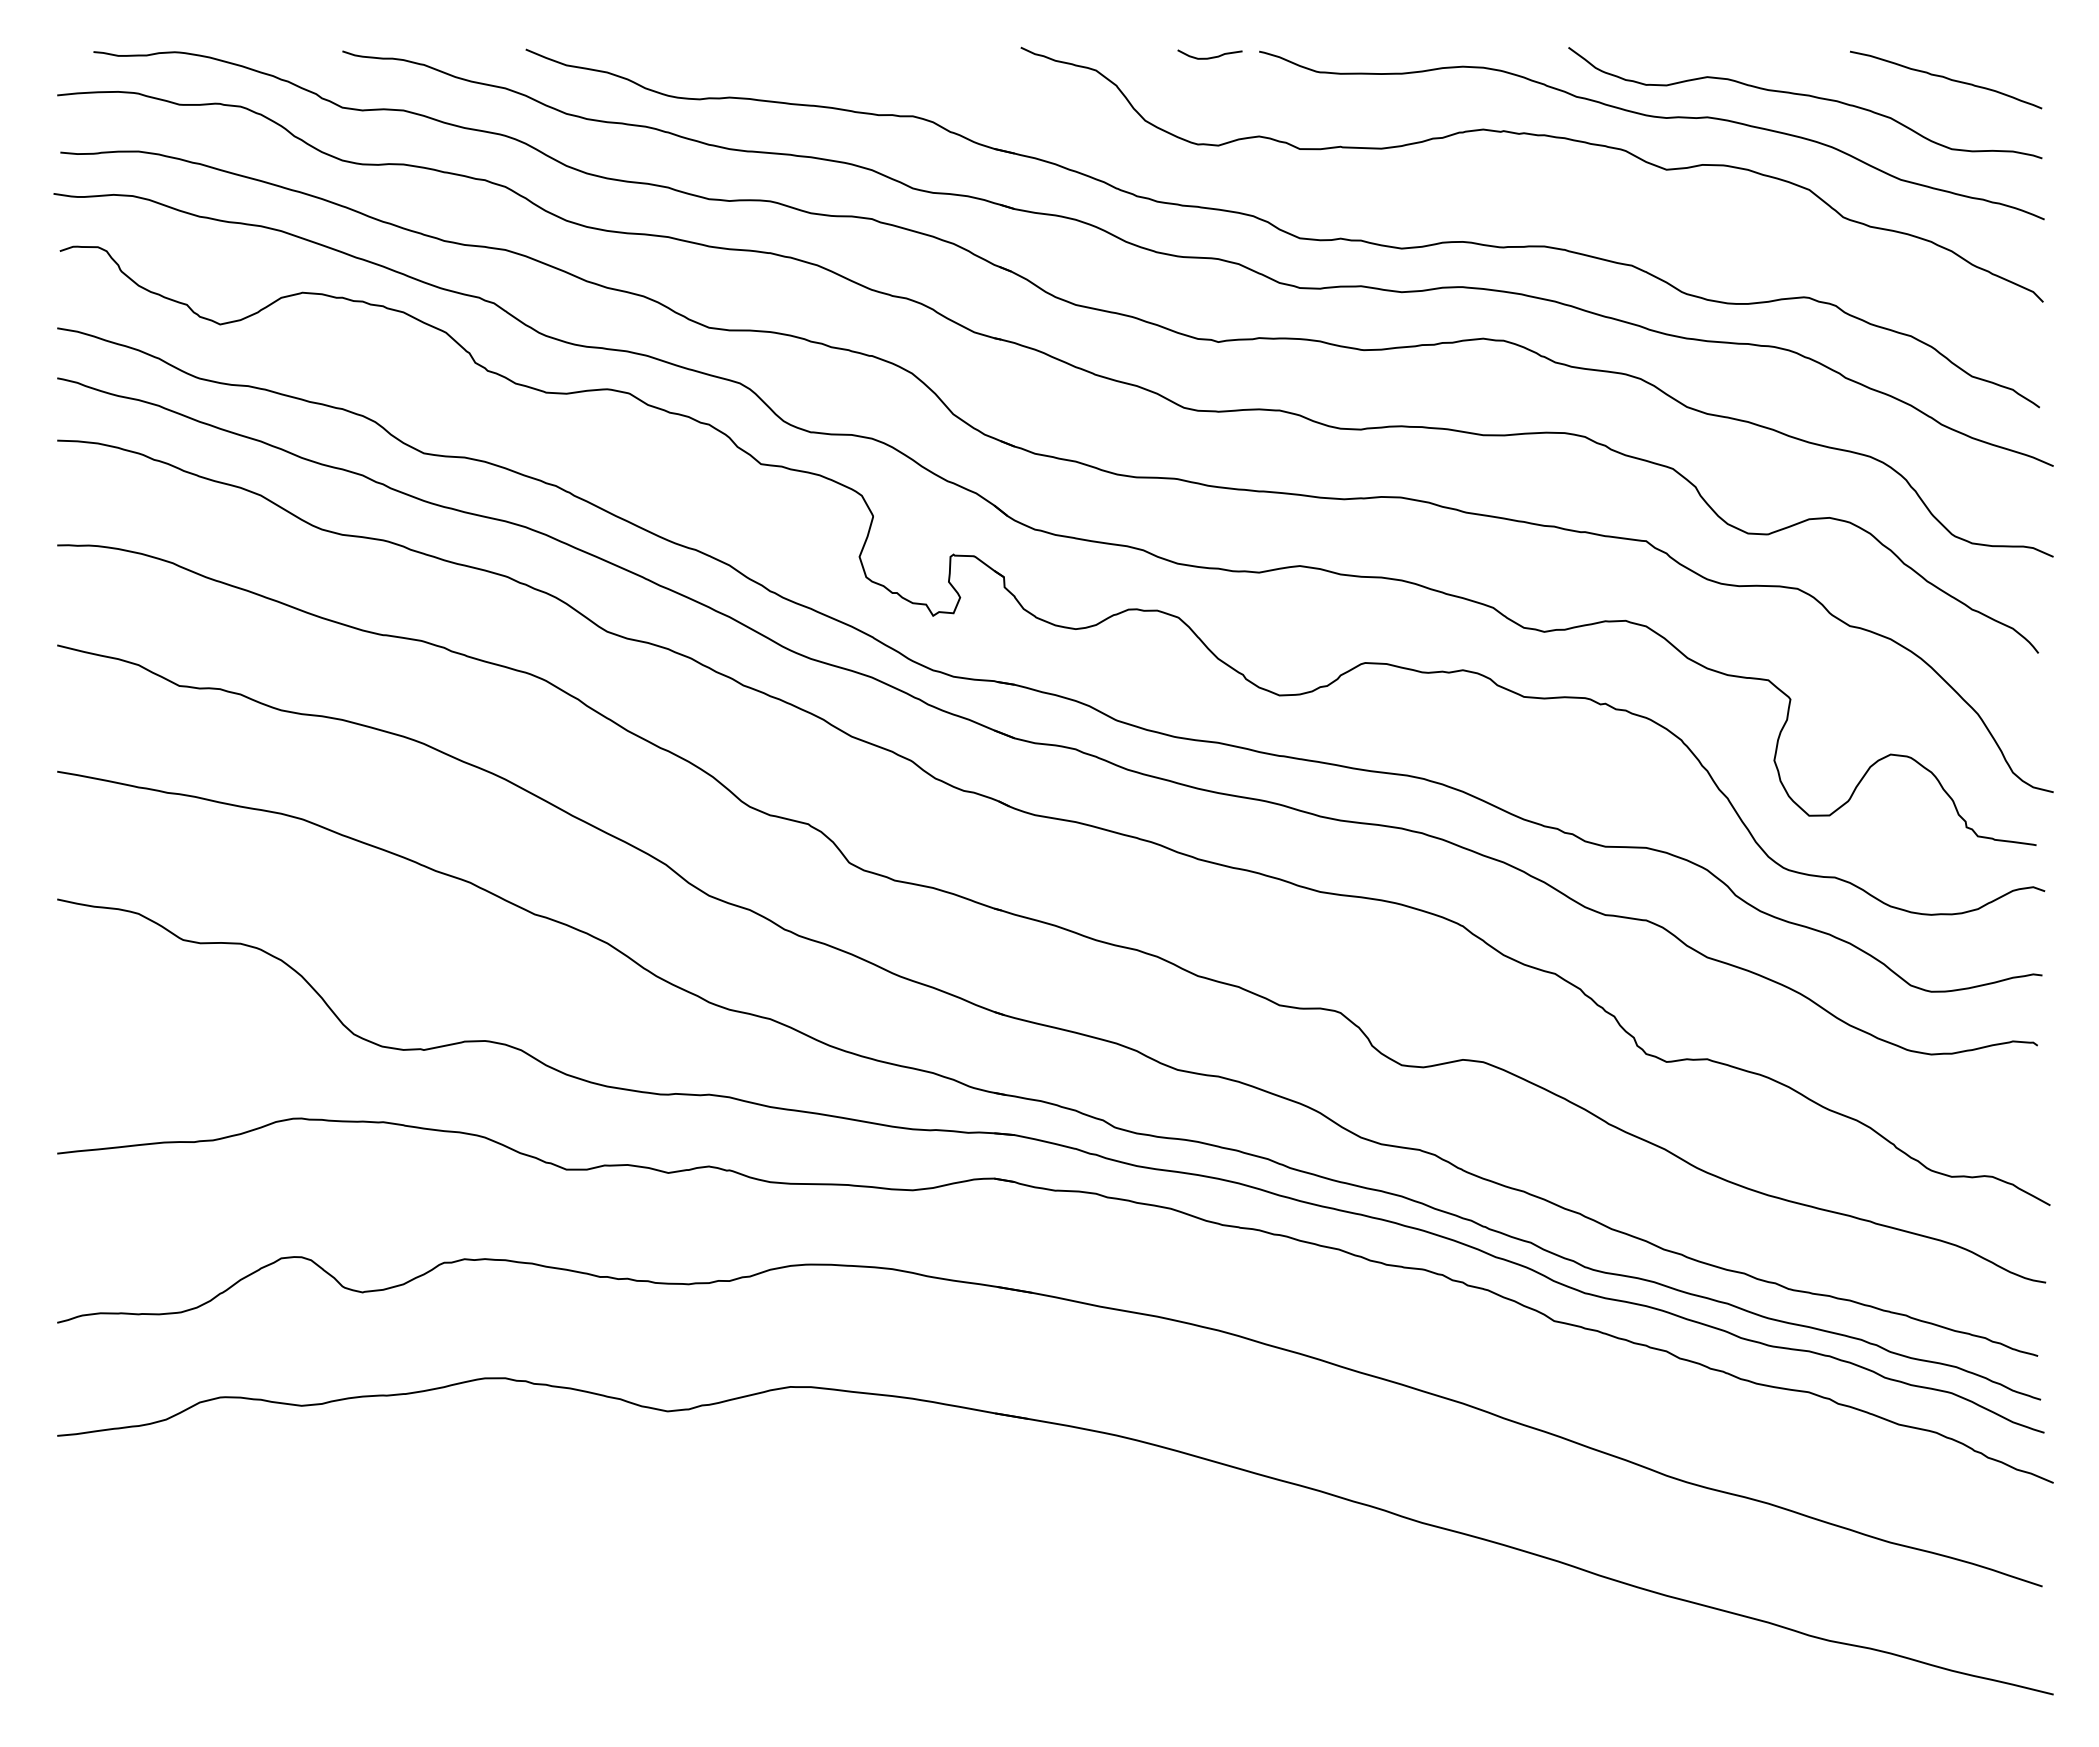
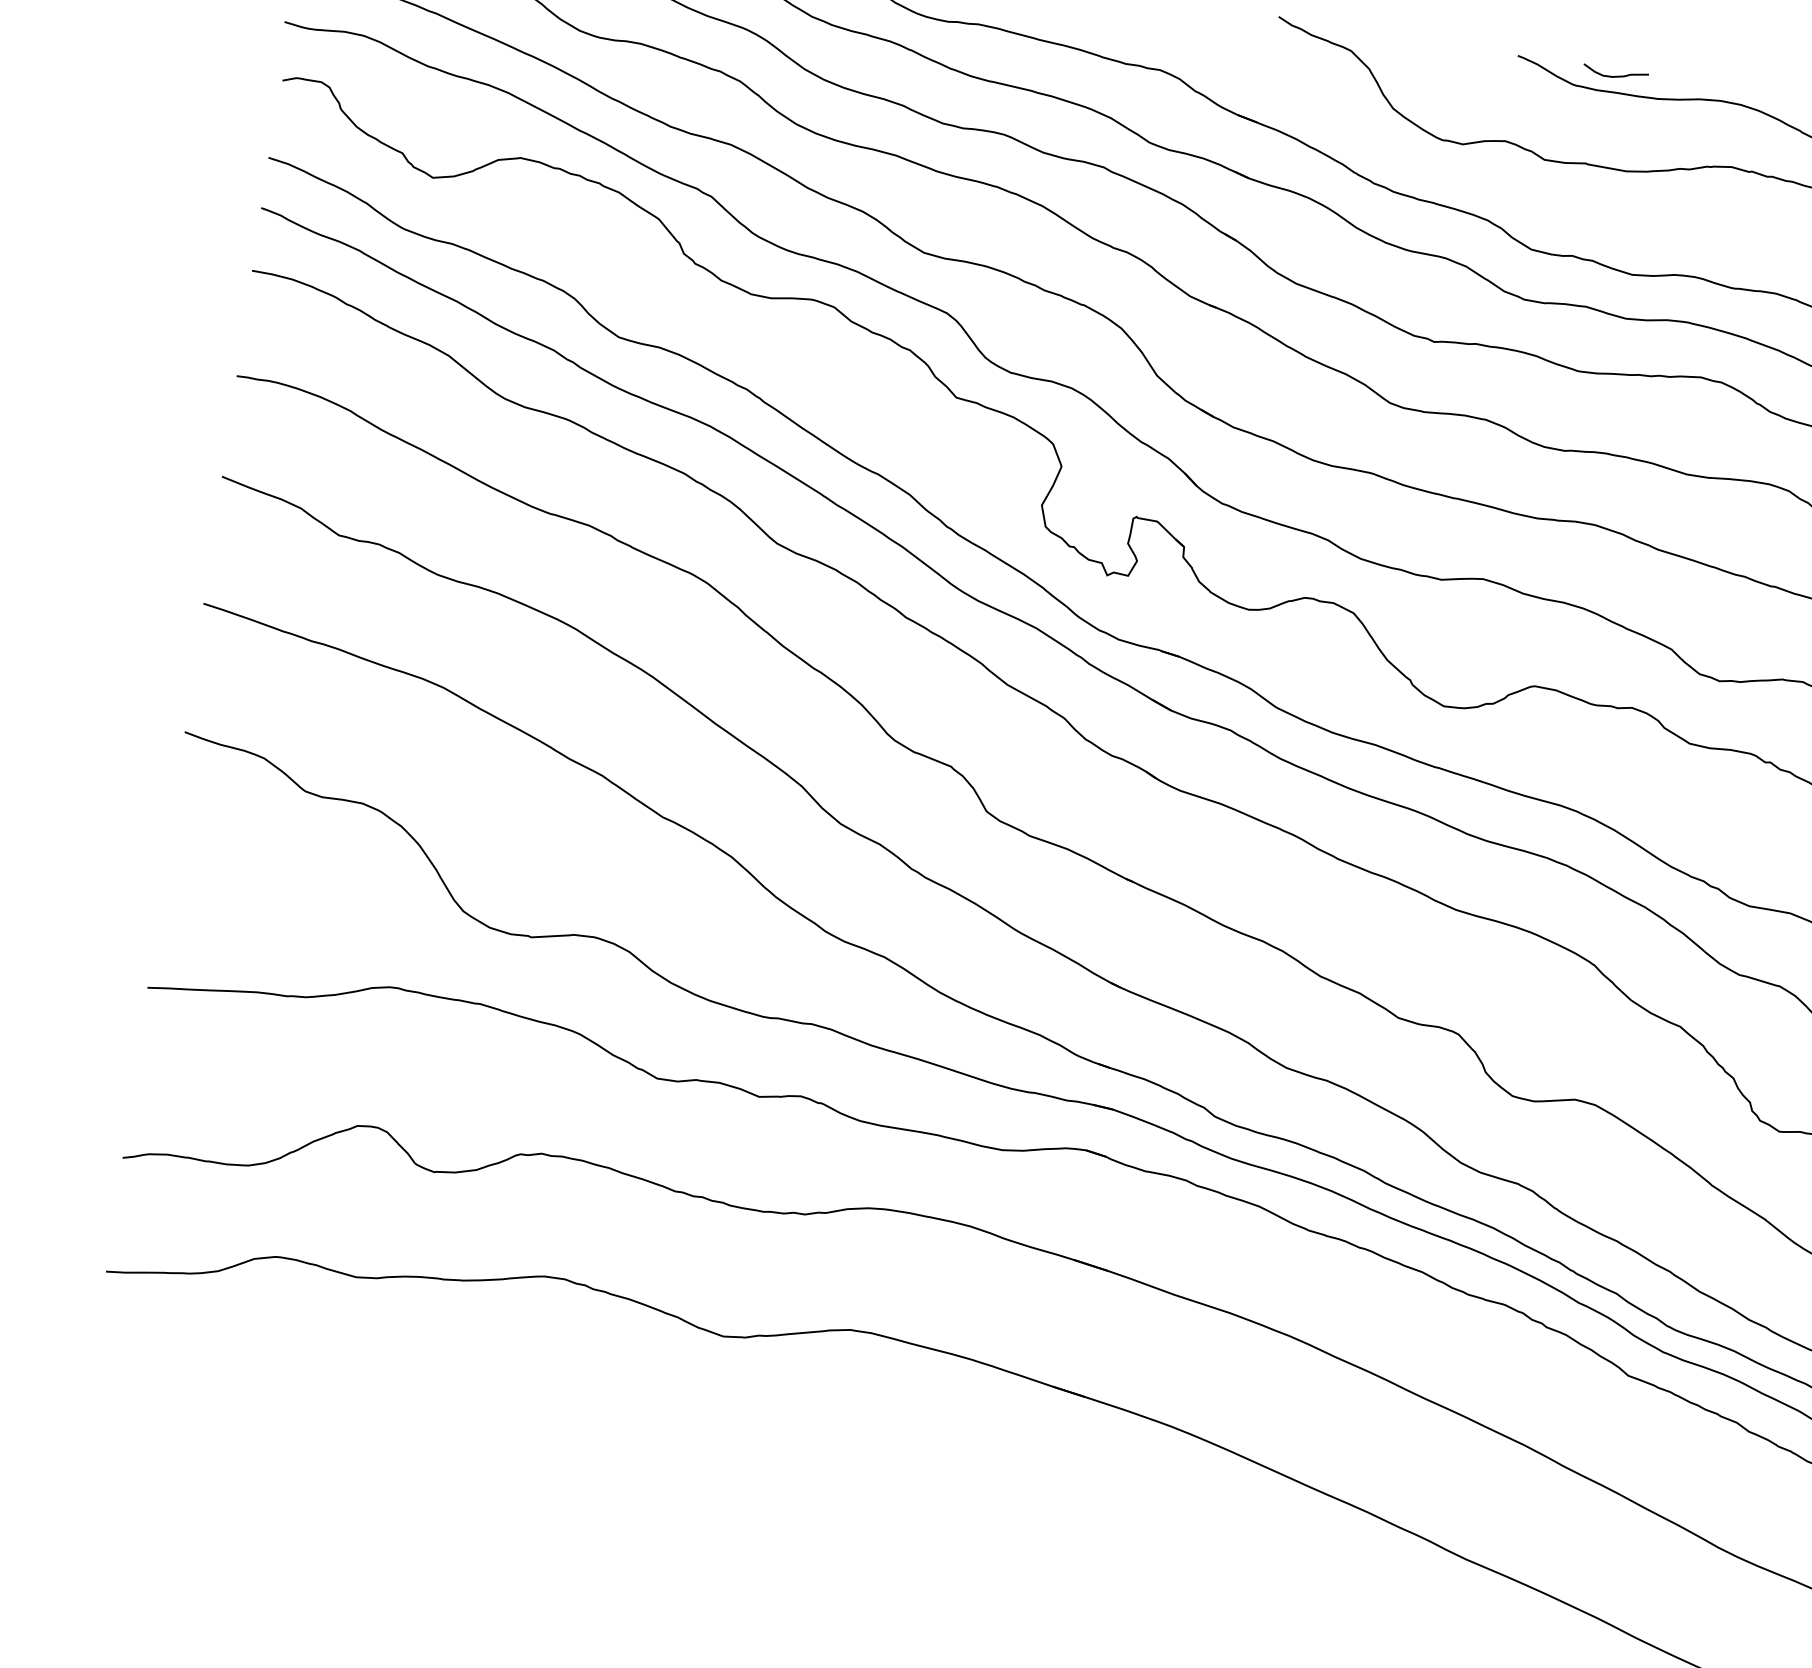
curve: (1209, 57) -> (1614, 76), moved

